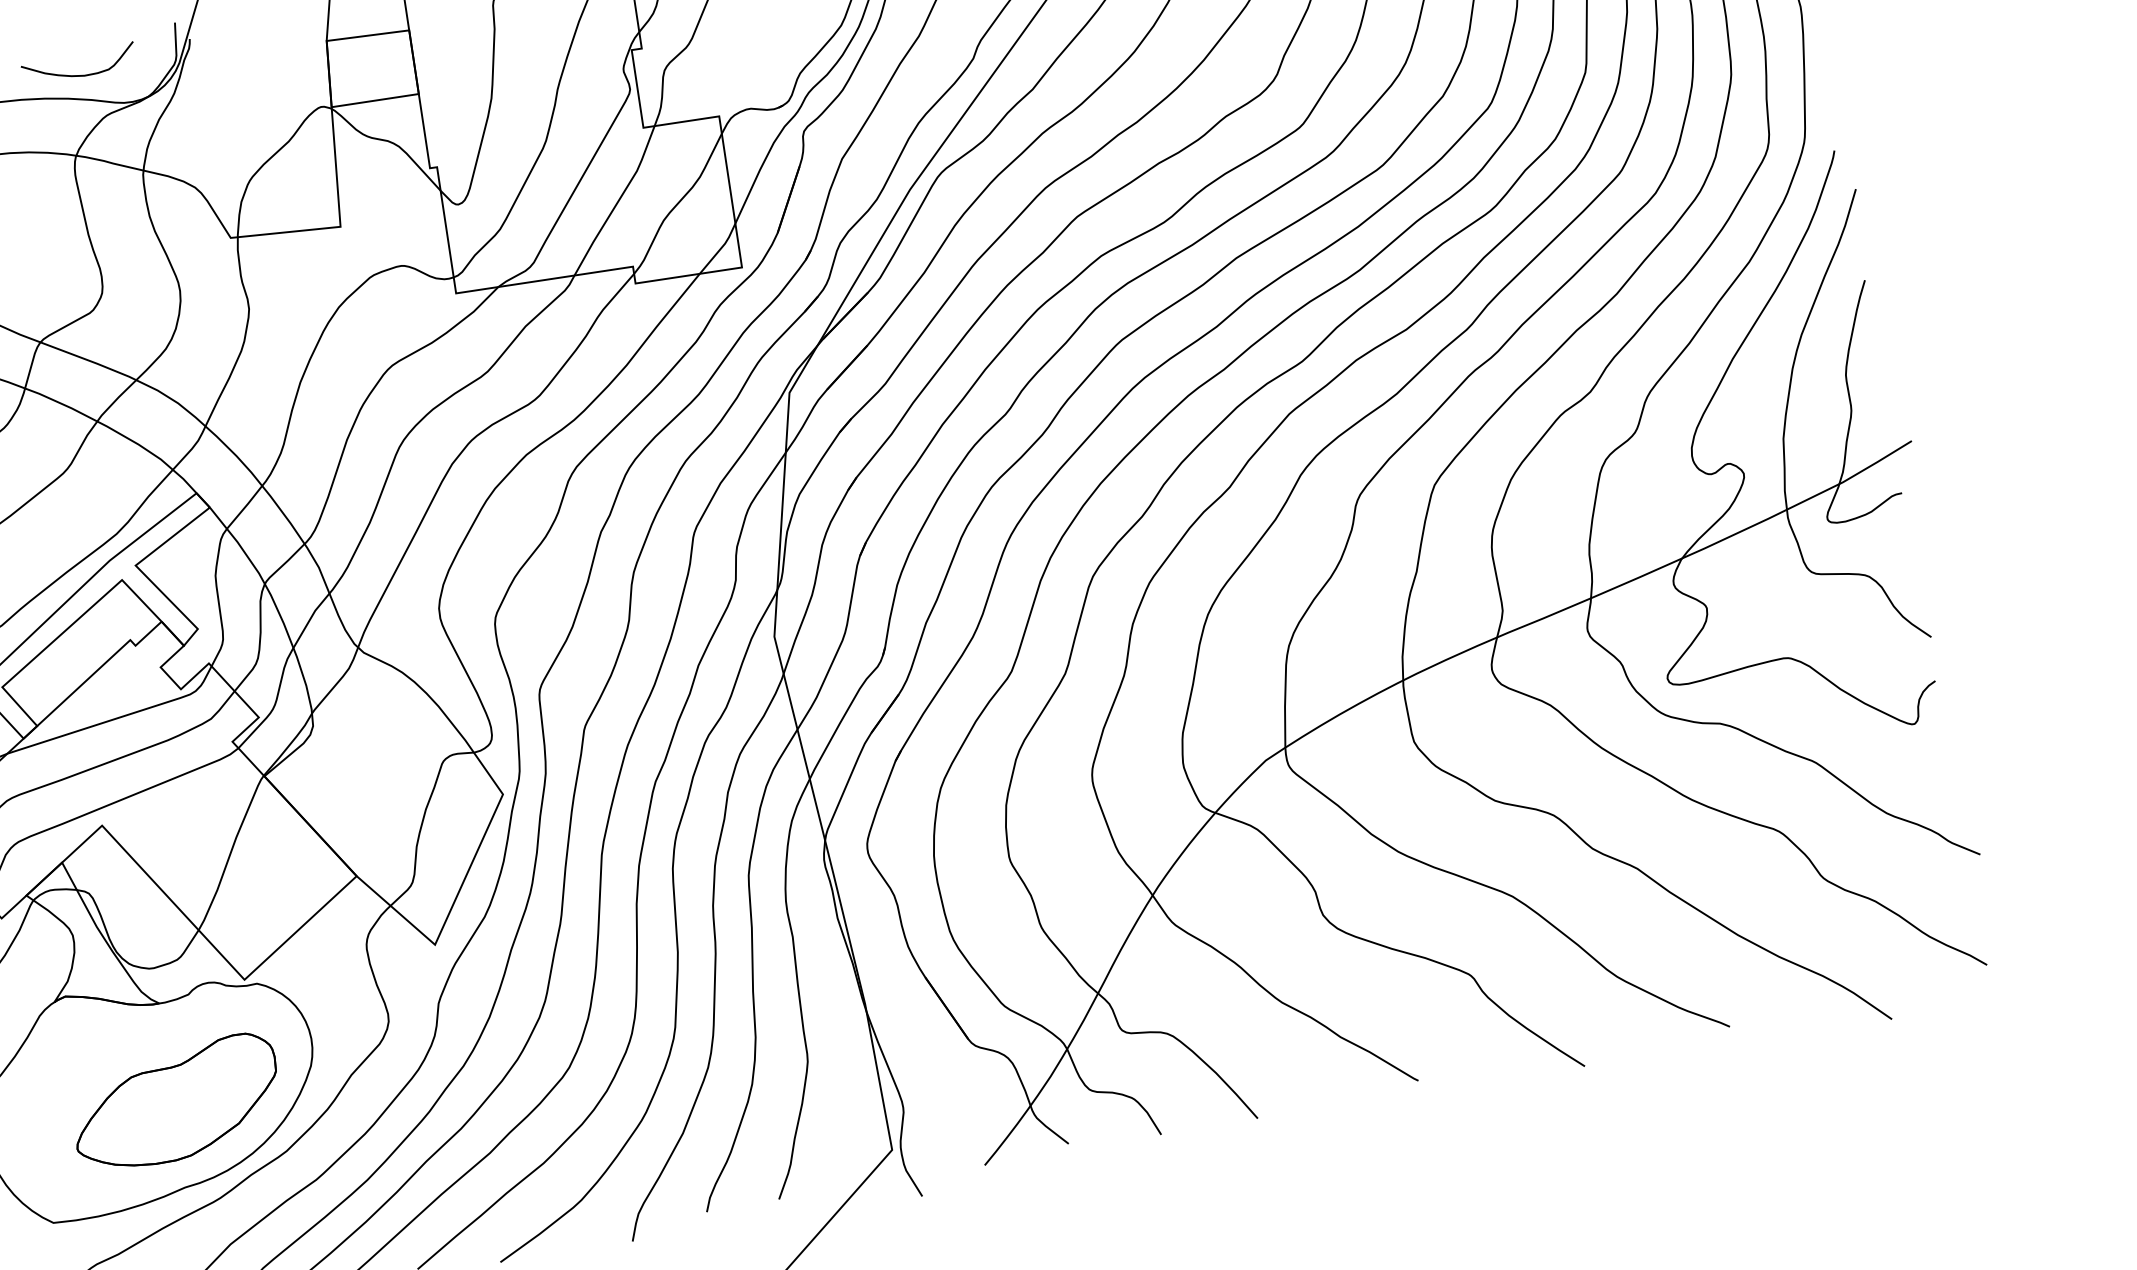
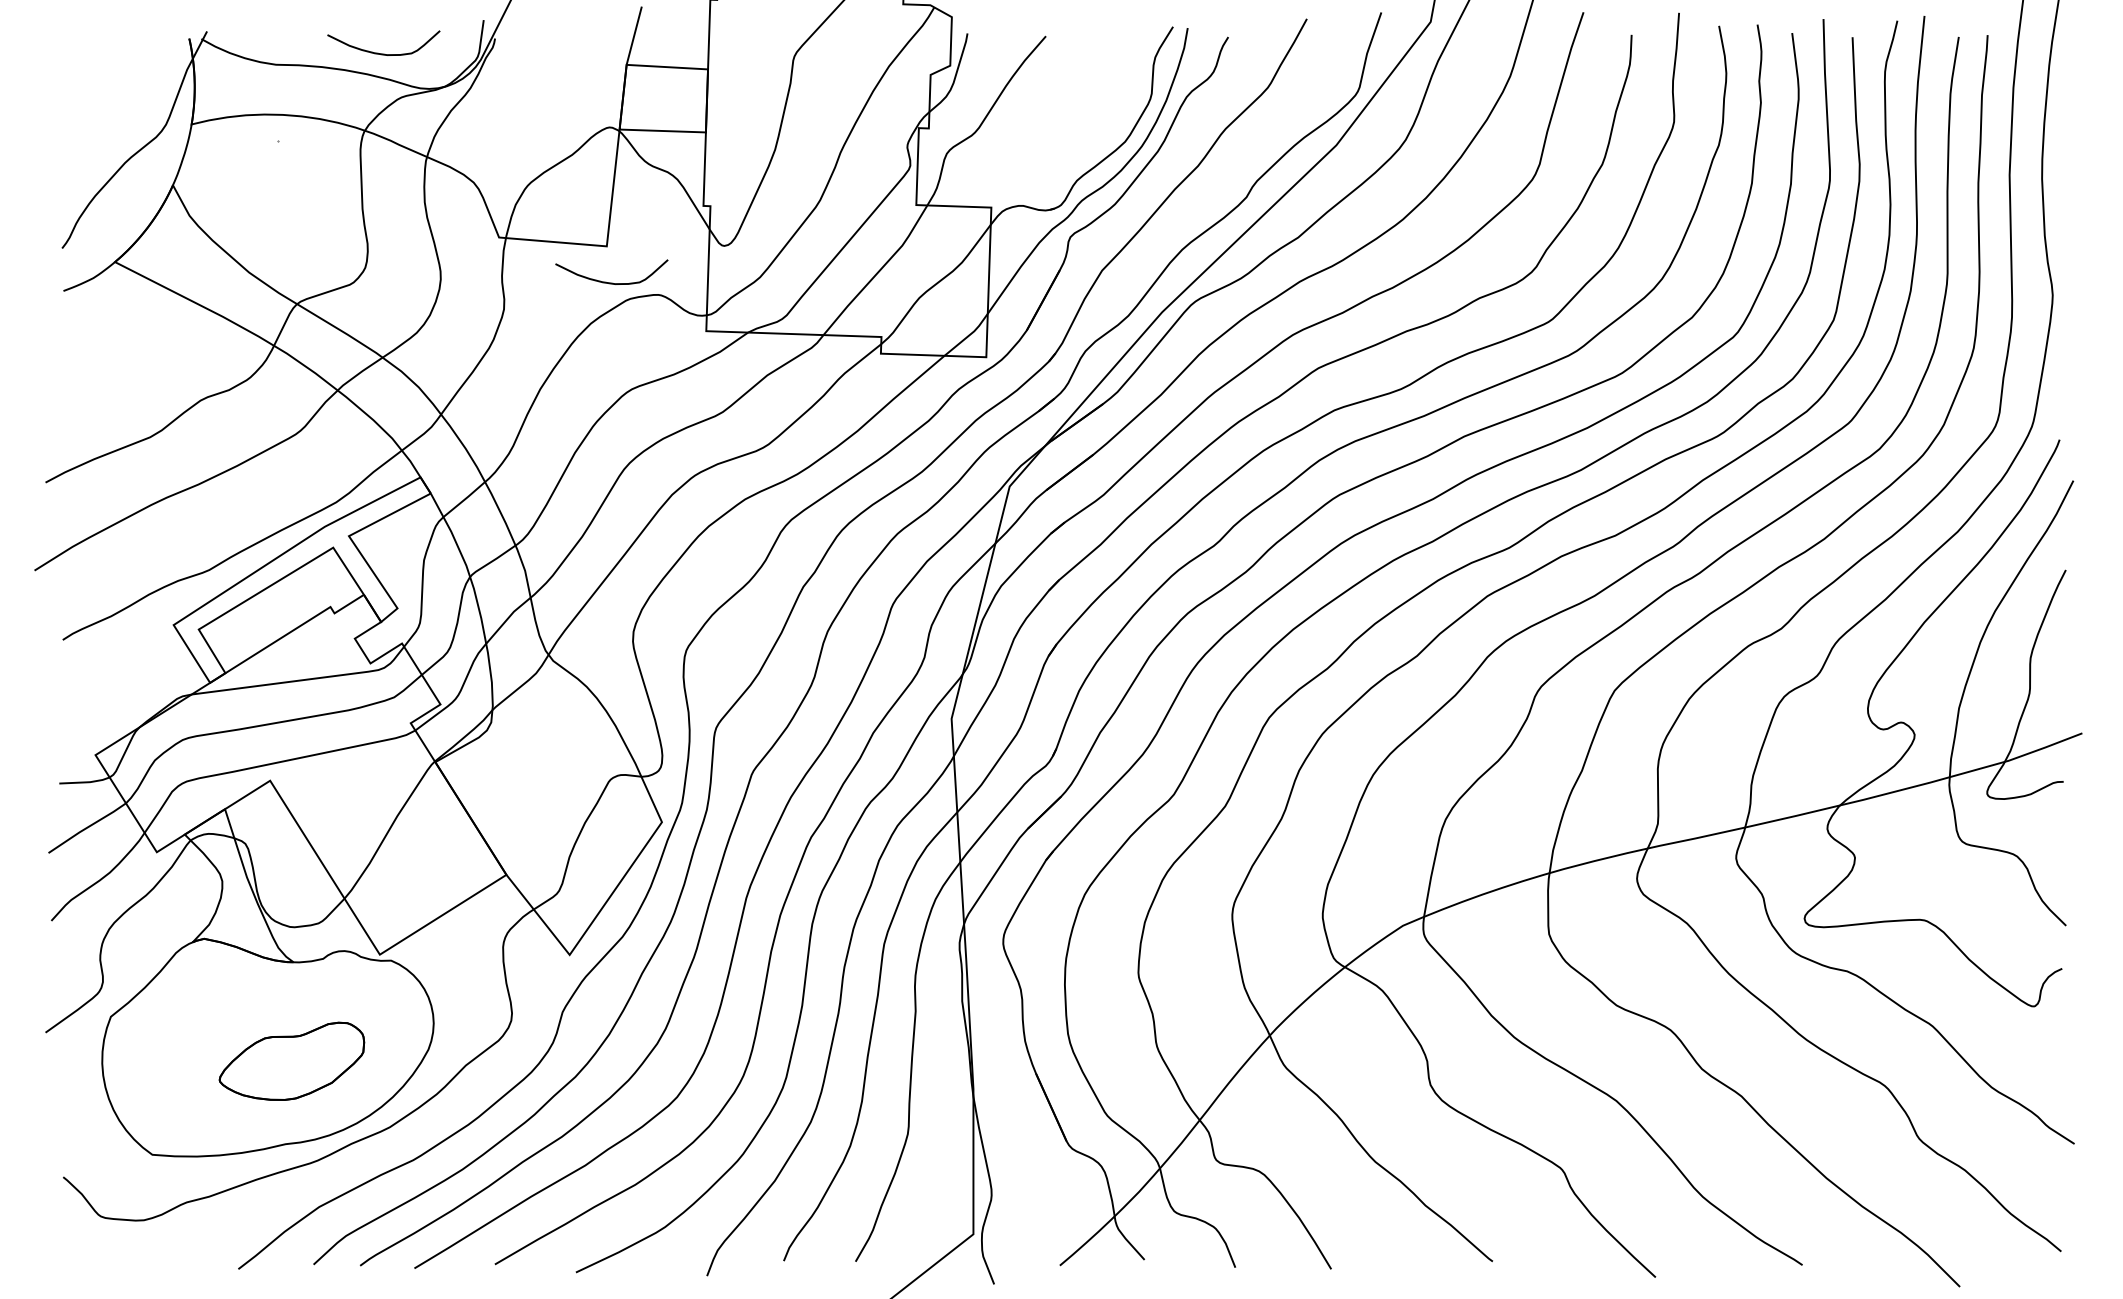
curve: (351, 262) -> (611, 282), added
part: (175, 1103) -> (291, 1061), size x0.7

